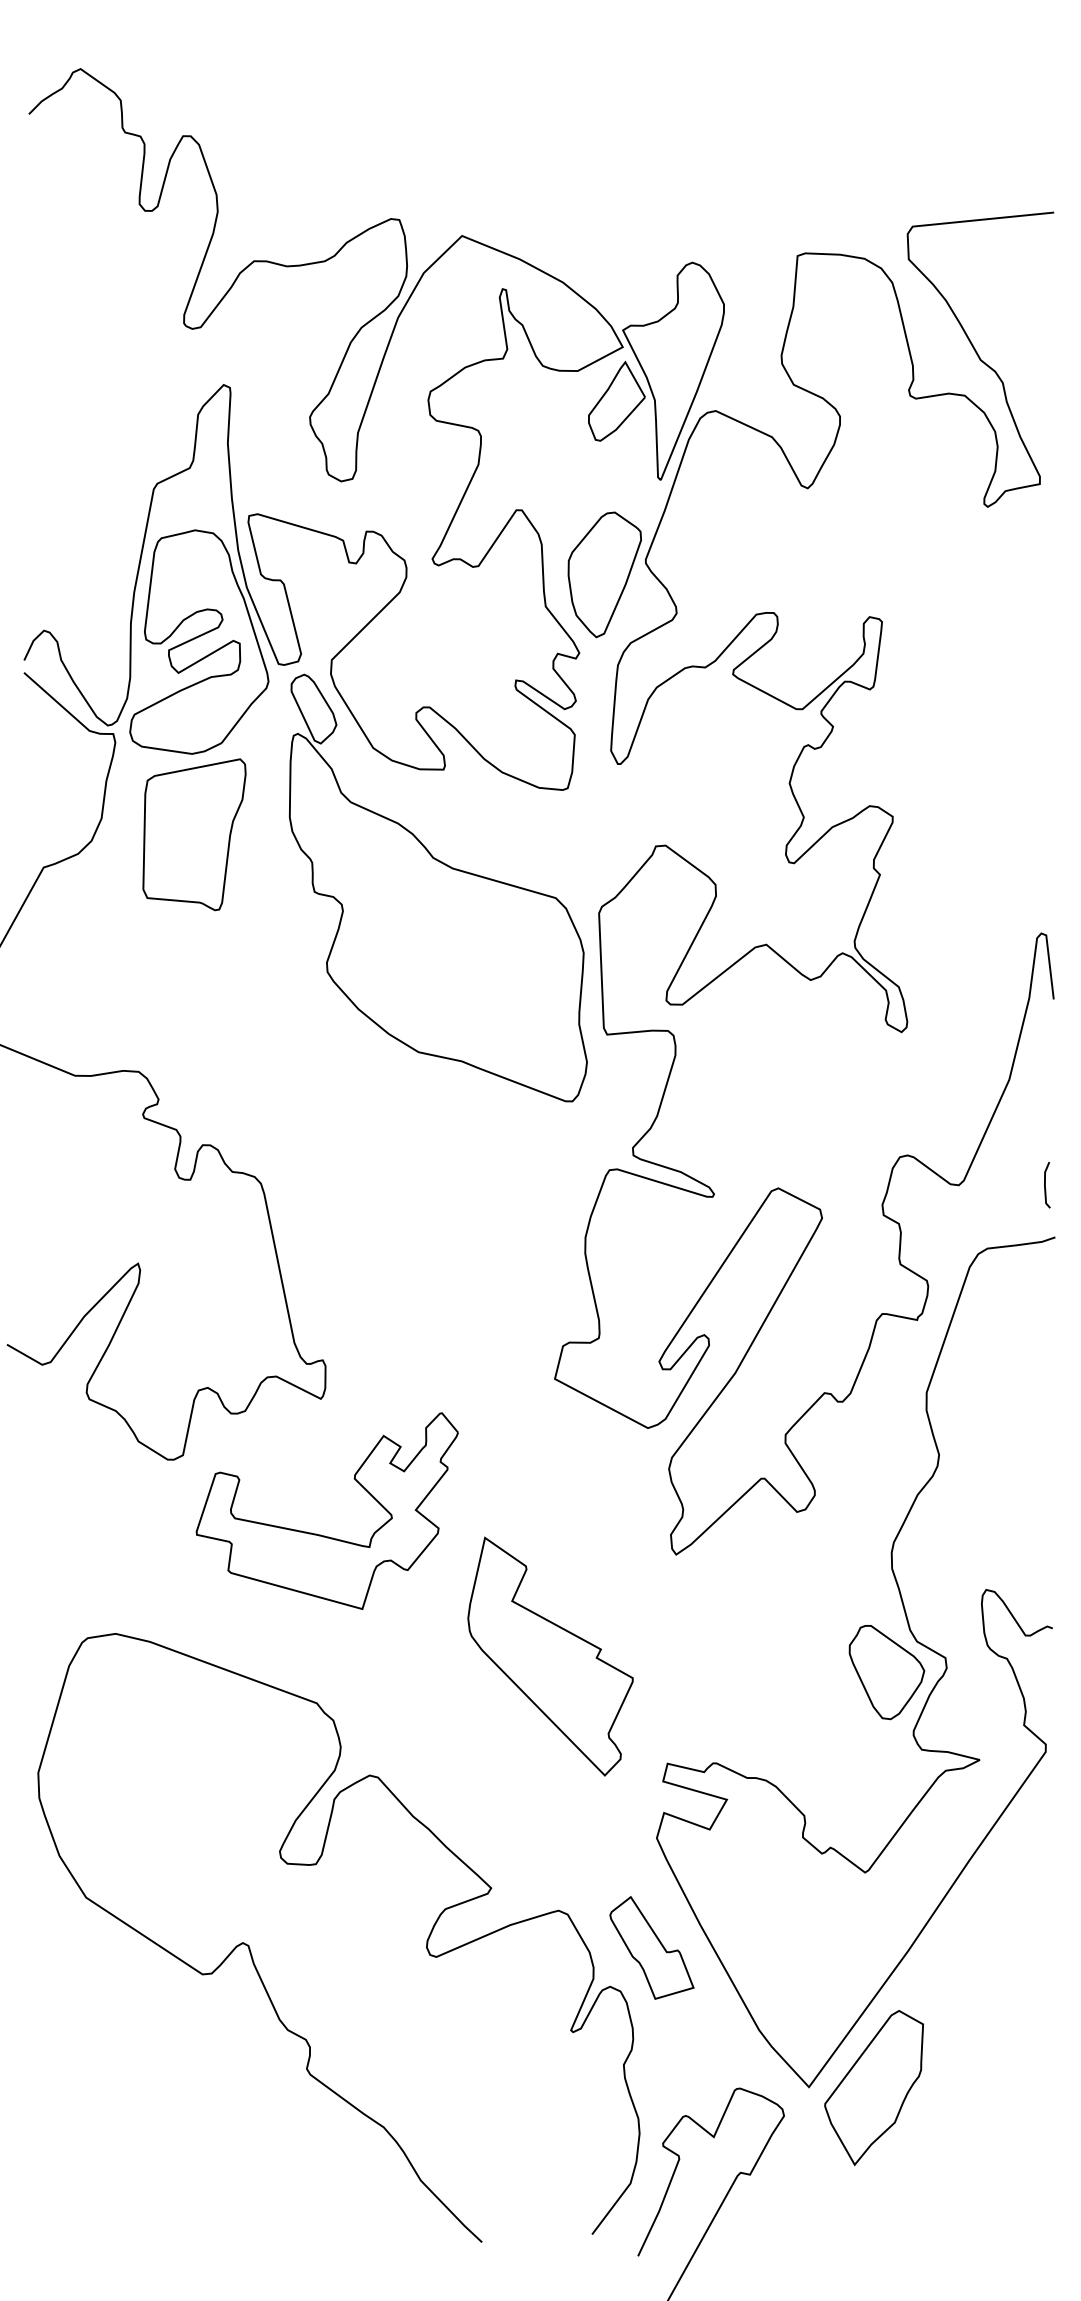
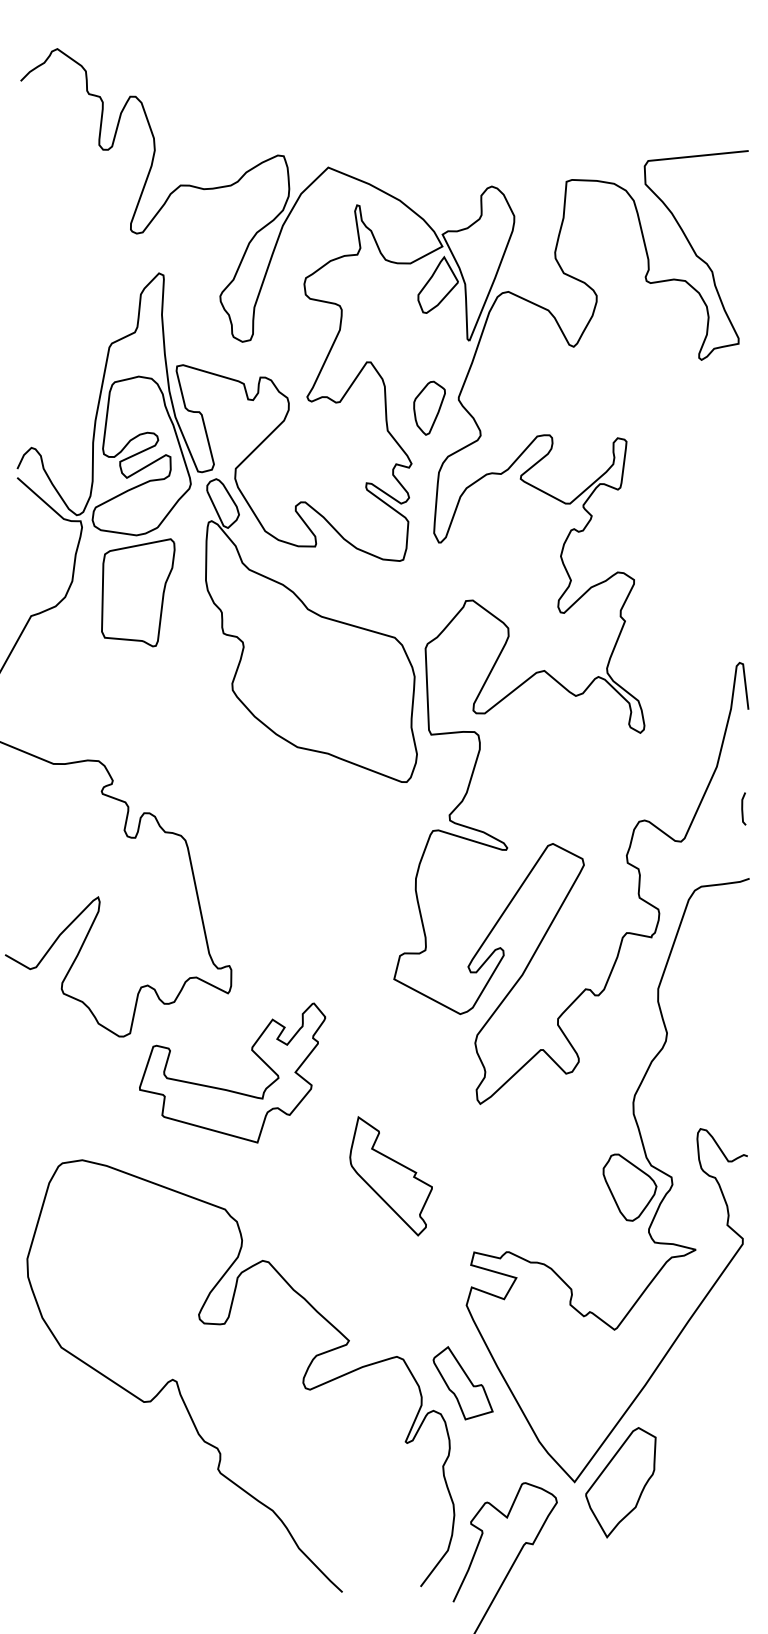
part: (604, 574) -> (429, 407), size x0.6
line: (1045, 1185) -> (742, 809), moved
part: (550, 1656) -> (391, 1176), size x0.7

